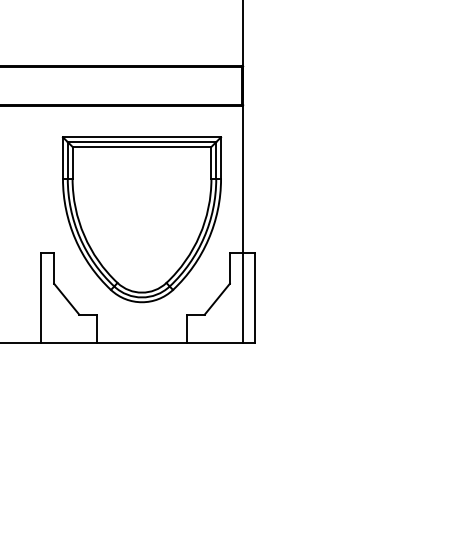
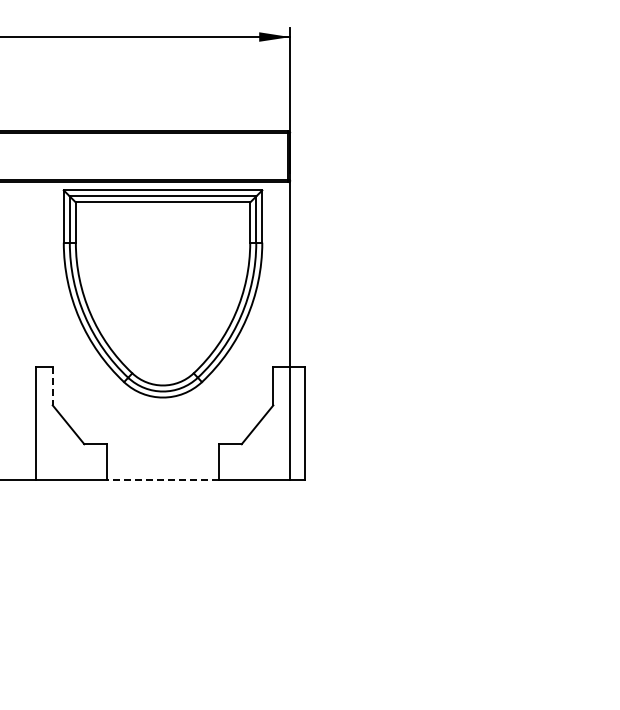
part: (141, 219) -> (162, 293), moved
line: (53, 268) -> (52, 386), solid -> dashed
line: (141, 343) -> (162, 480), solid -> dashed

